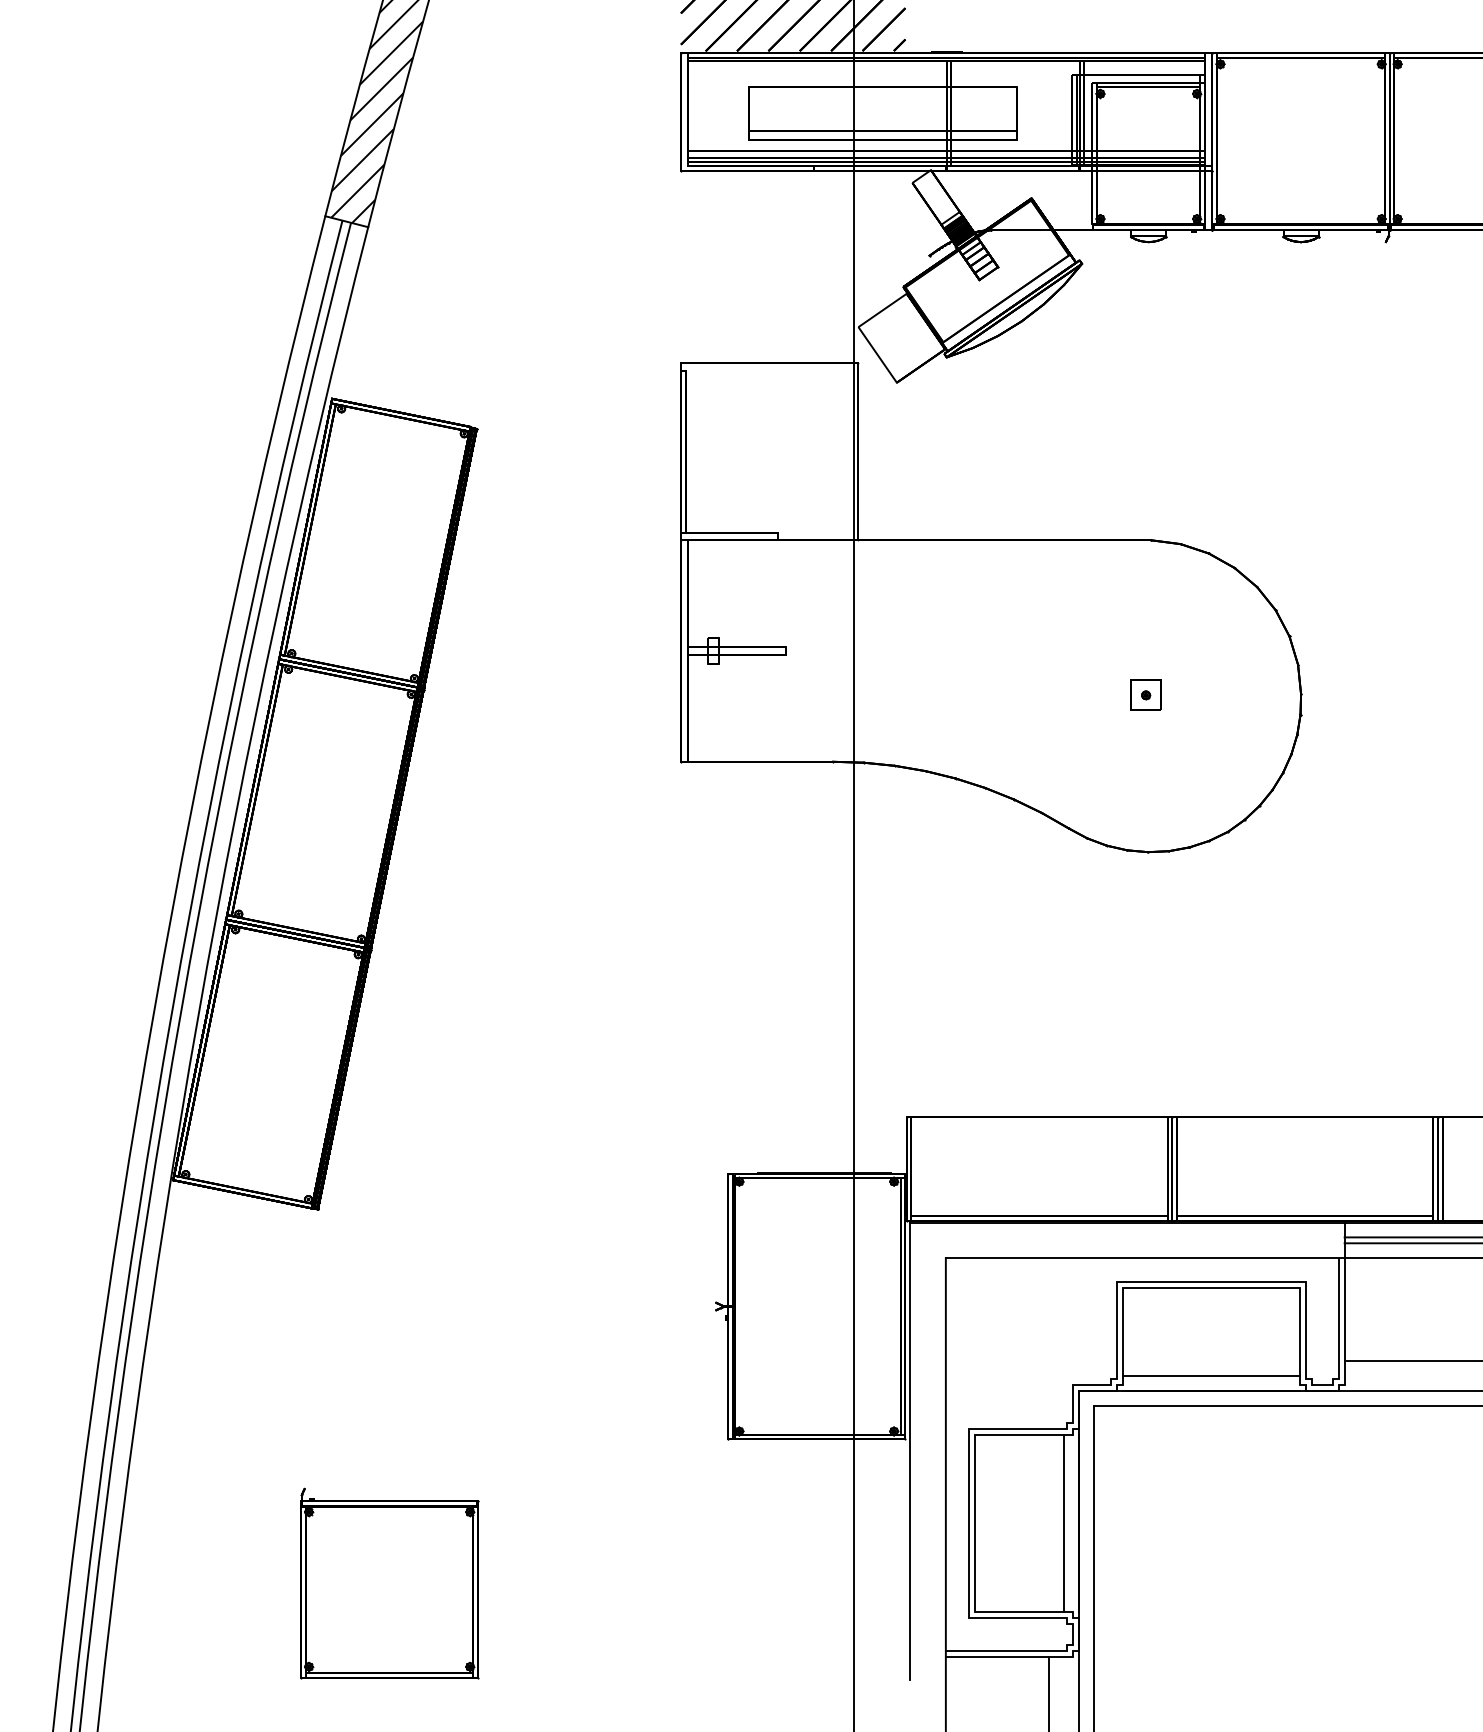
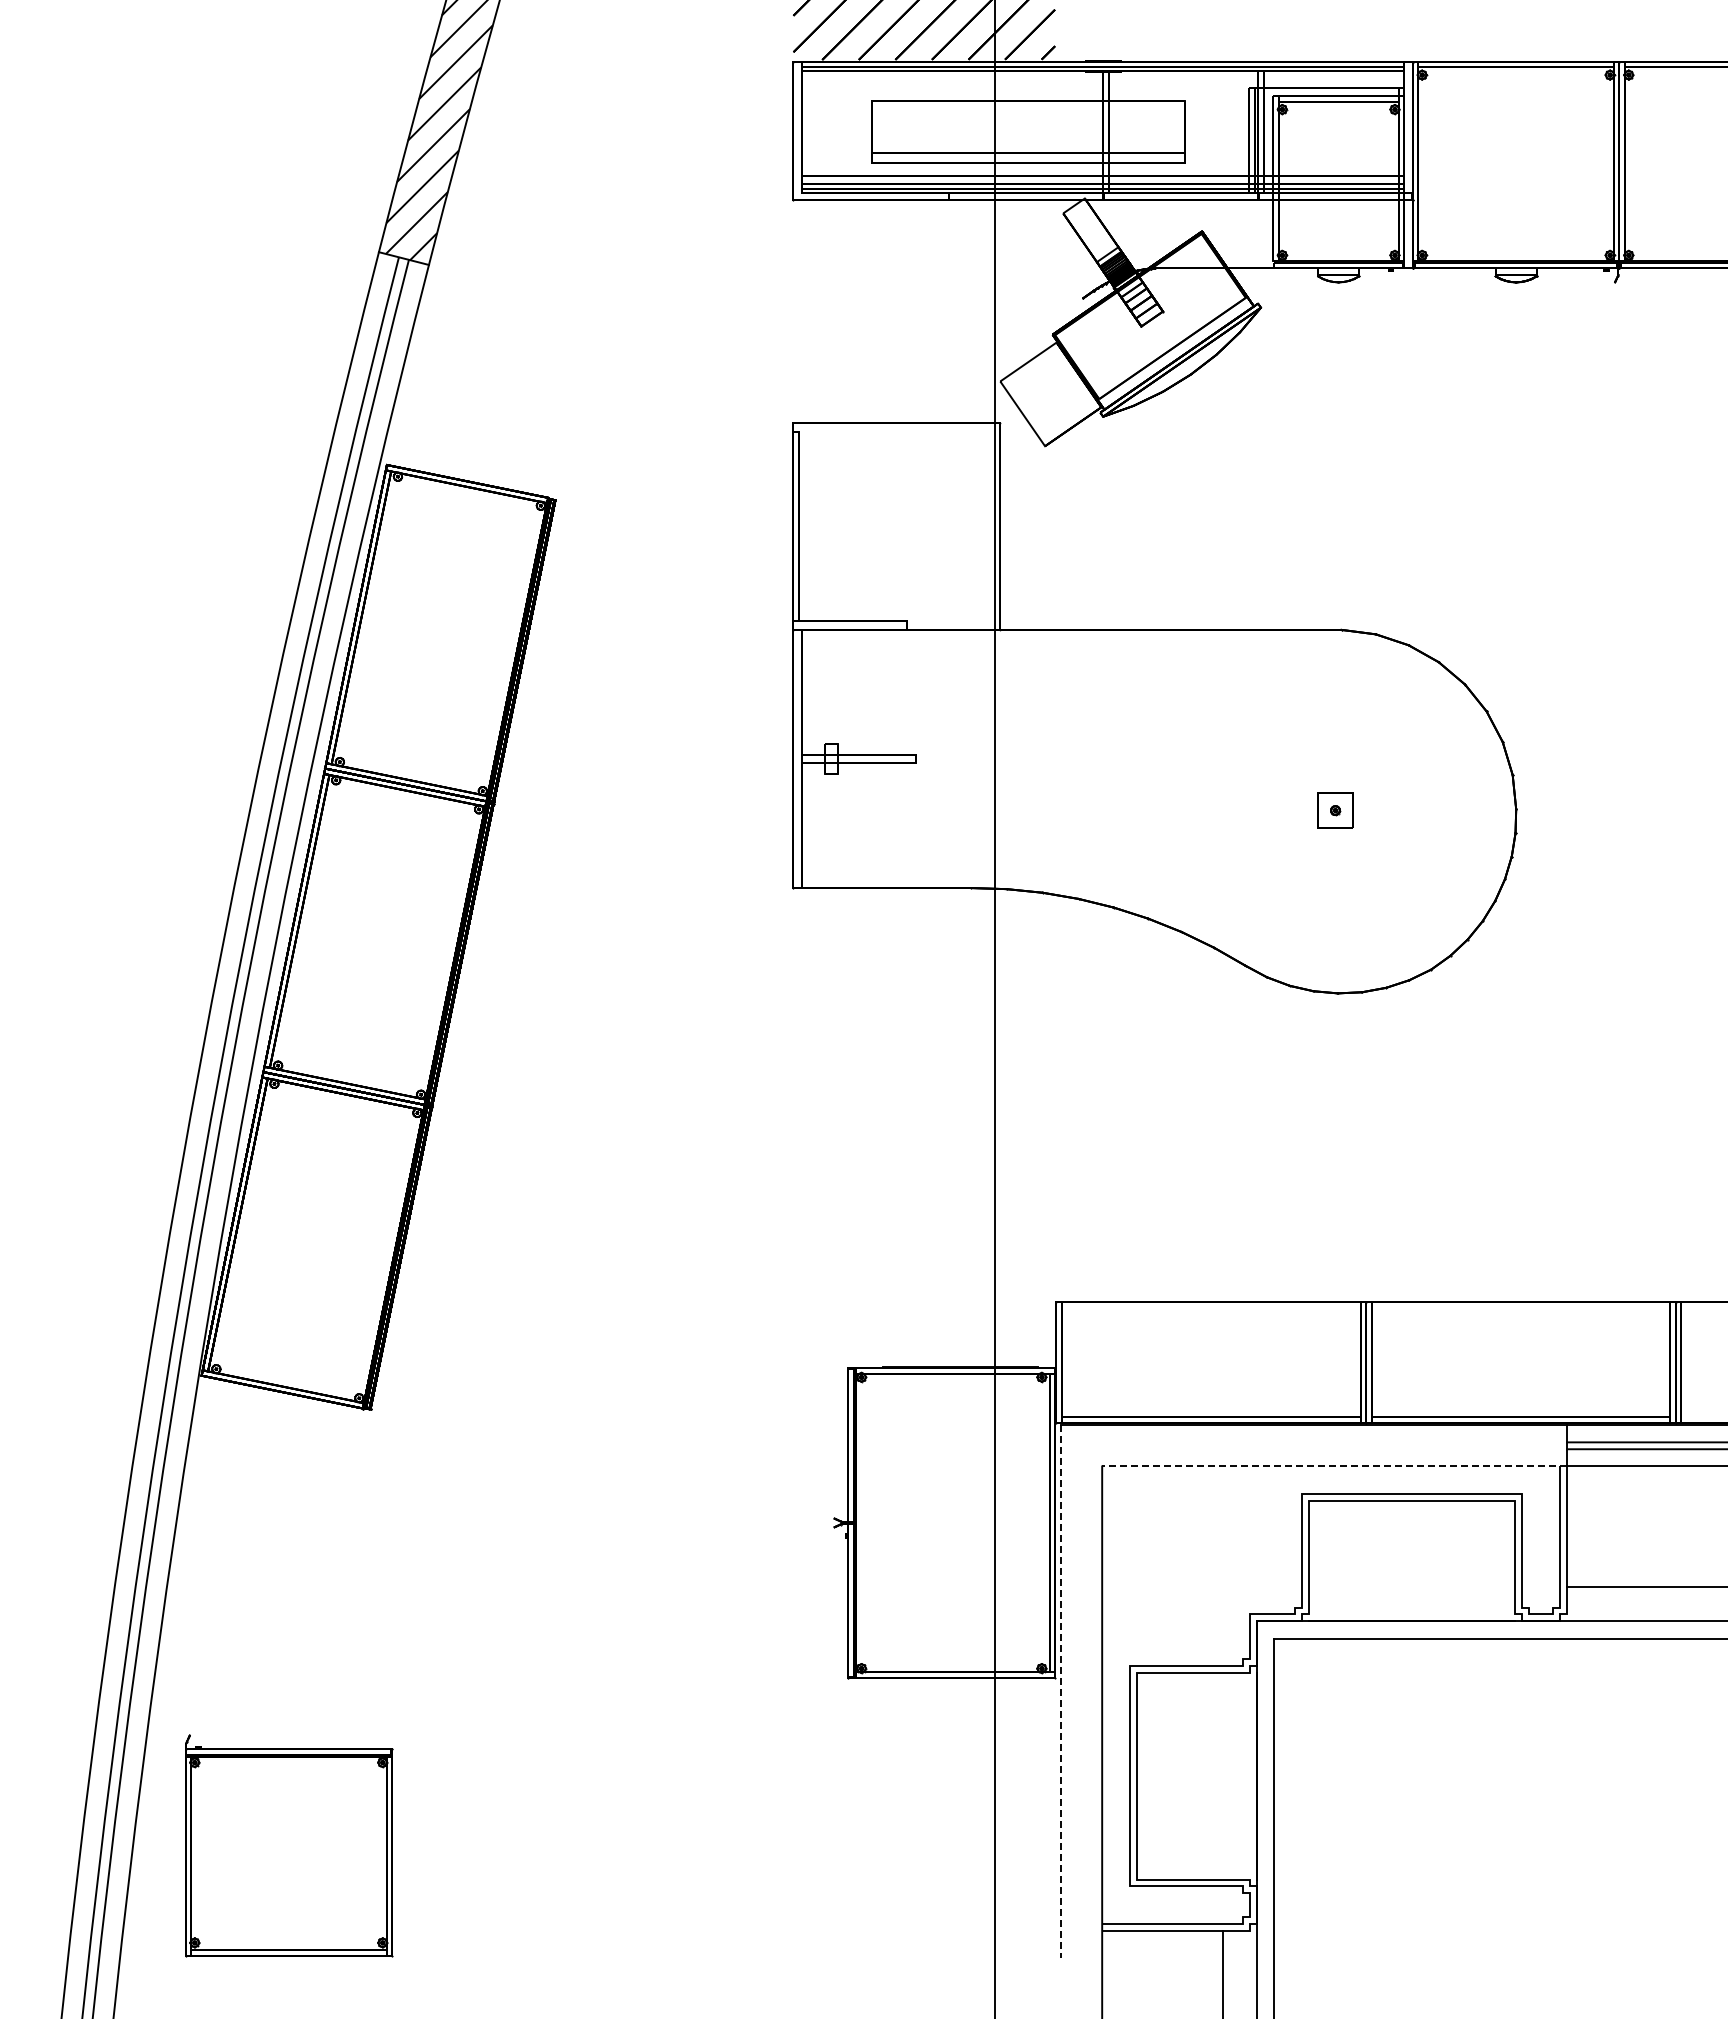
line: (1145, 1258) -> (1334, 1466), solid -> dashed
line: (1211, 1376) -> (1411, 1604), removed
line: (910, 1451) -> (1060, 1691), solid -> dashed
line: (1063, 1523) -> (1239, 1775), removed
part: (390, 1583) -> (289, 1845), moved

